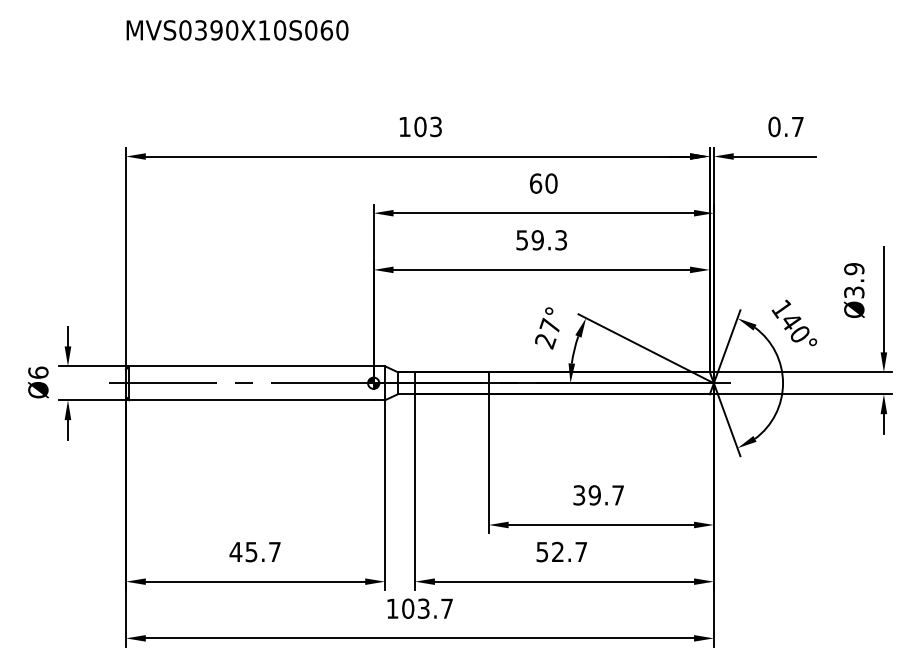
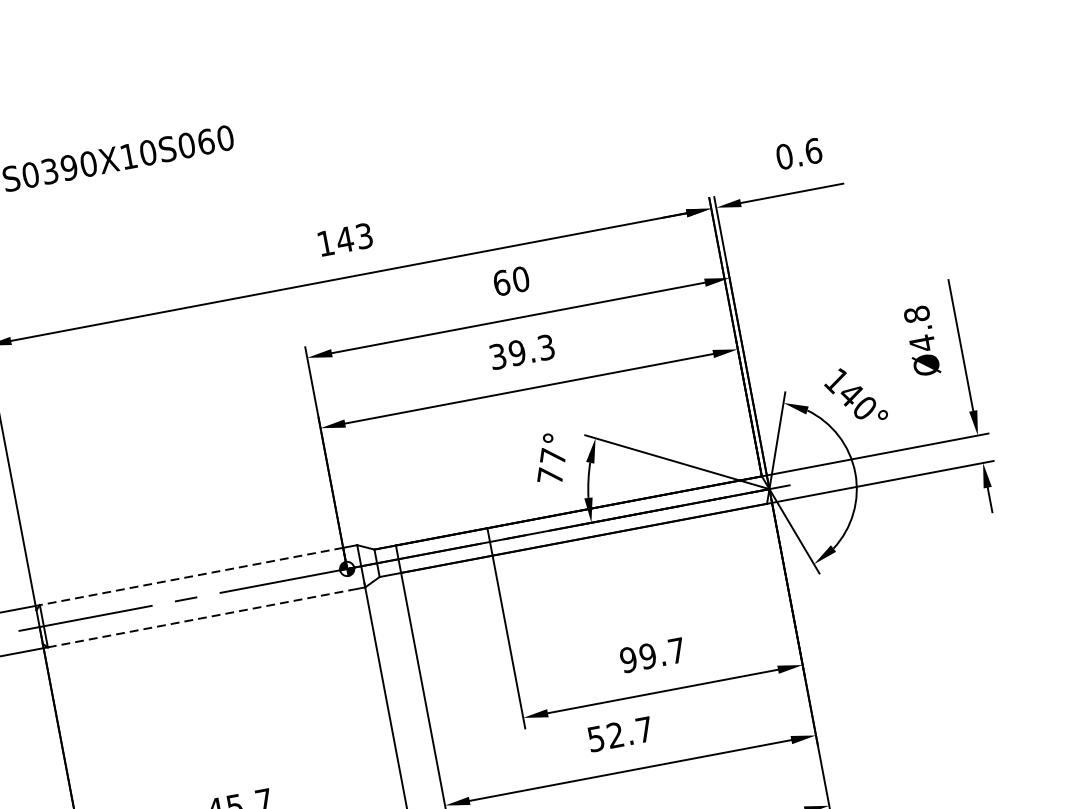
text: (420, 126) -> (345, 239), 103 -> 143
text: (797, 126) -> (813, 150), 0.7 -> 0.6
text: (522, 239) -> (498, 355), 59.3 -> 39.3
text: (854, 280) -> (919, 328), Ø3.9 -> Ø4.8
text: (545, 340) -> (550, 475), 27° -> 77°
line: (251, 366) -> (191, 576), solid -> dashed
line: (252, 400) -> (200, 618), solid -> dashed
text: (579, 495) -> (628, 659), 39.7 -> 99.7

